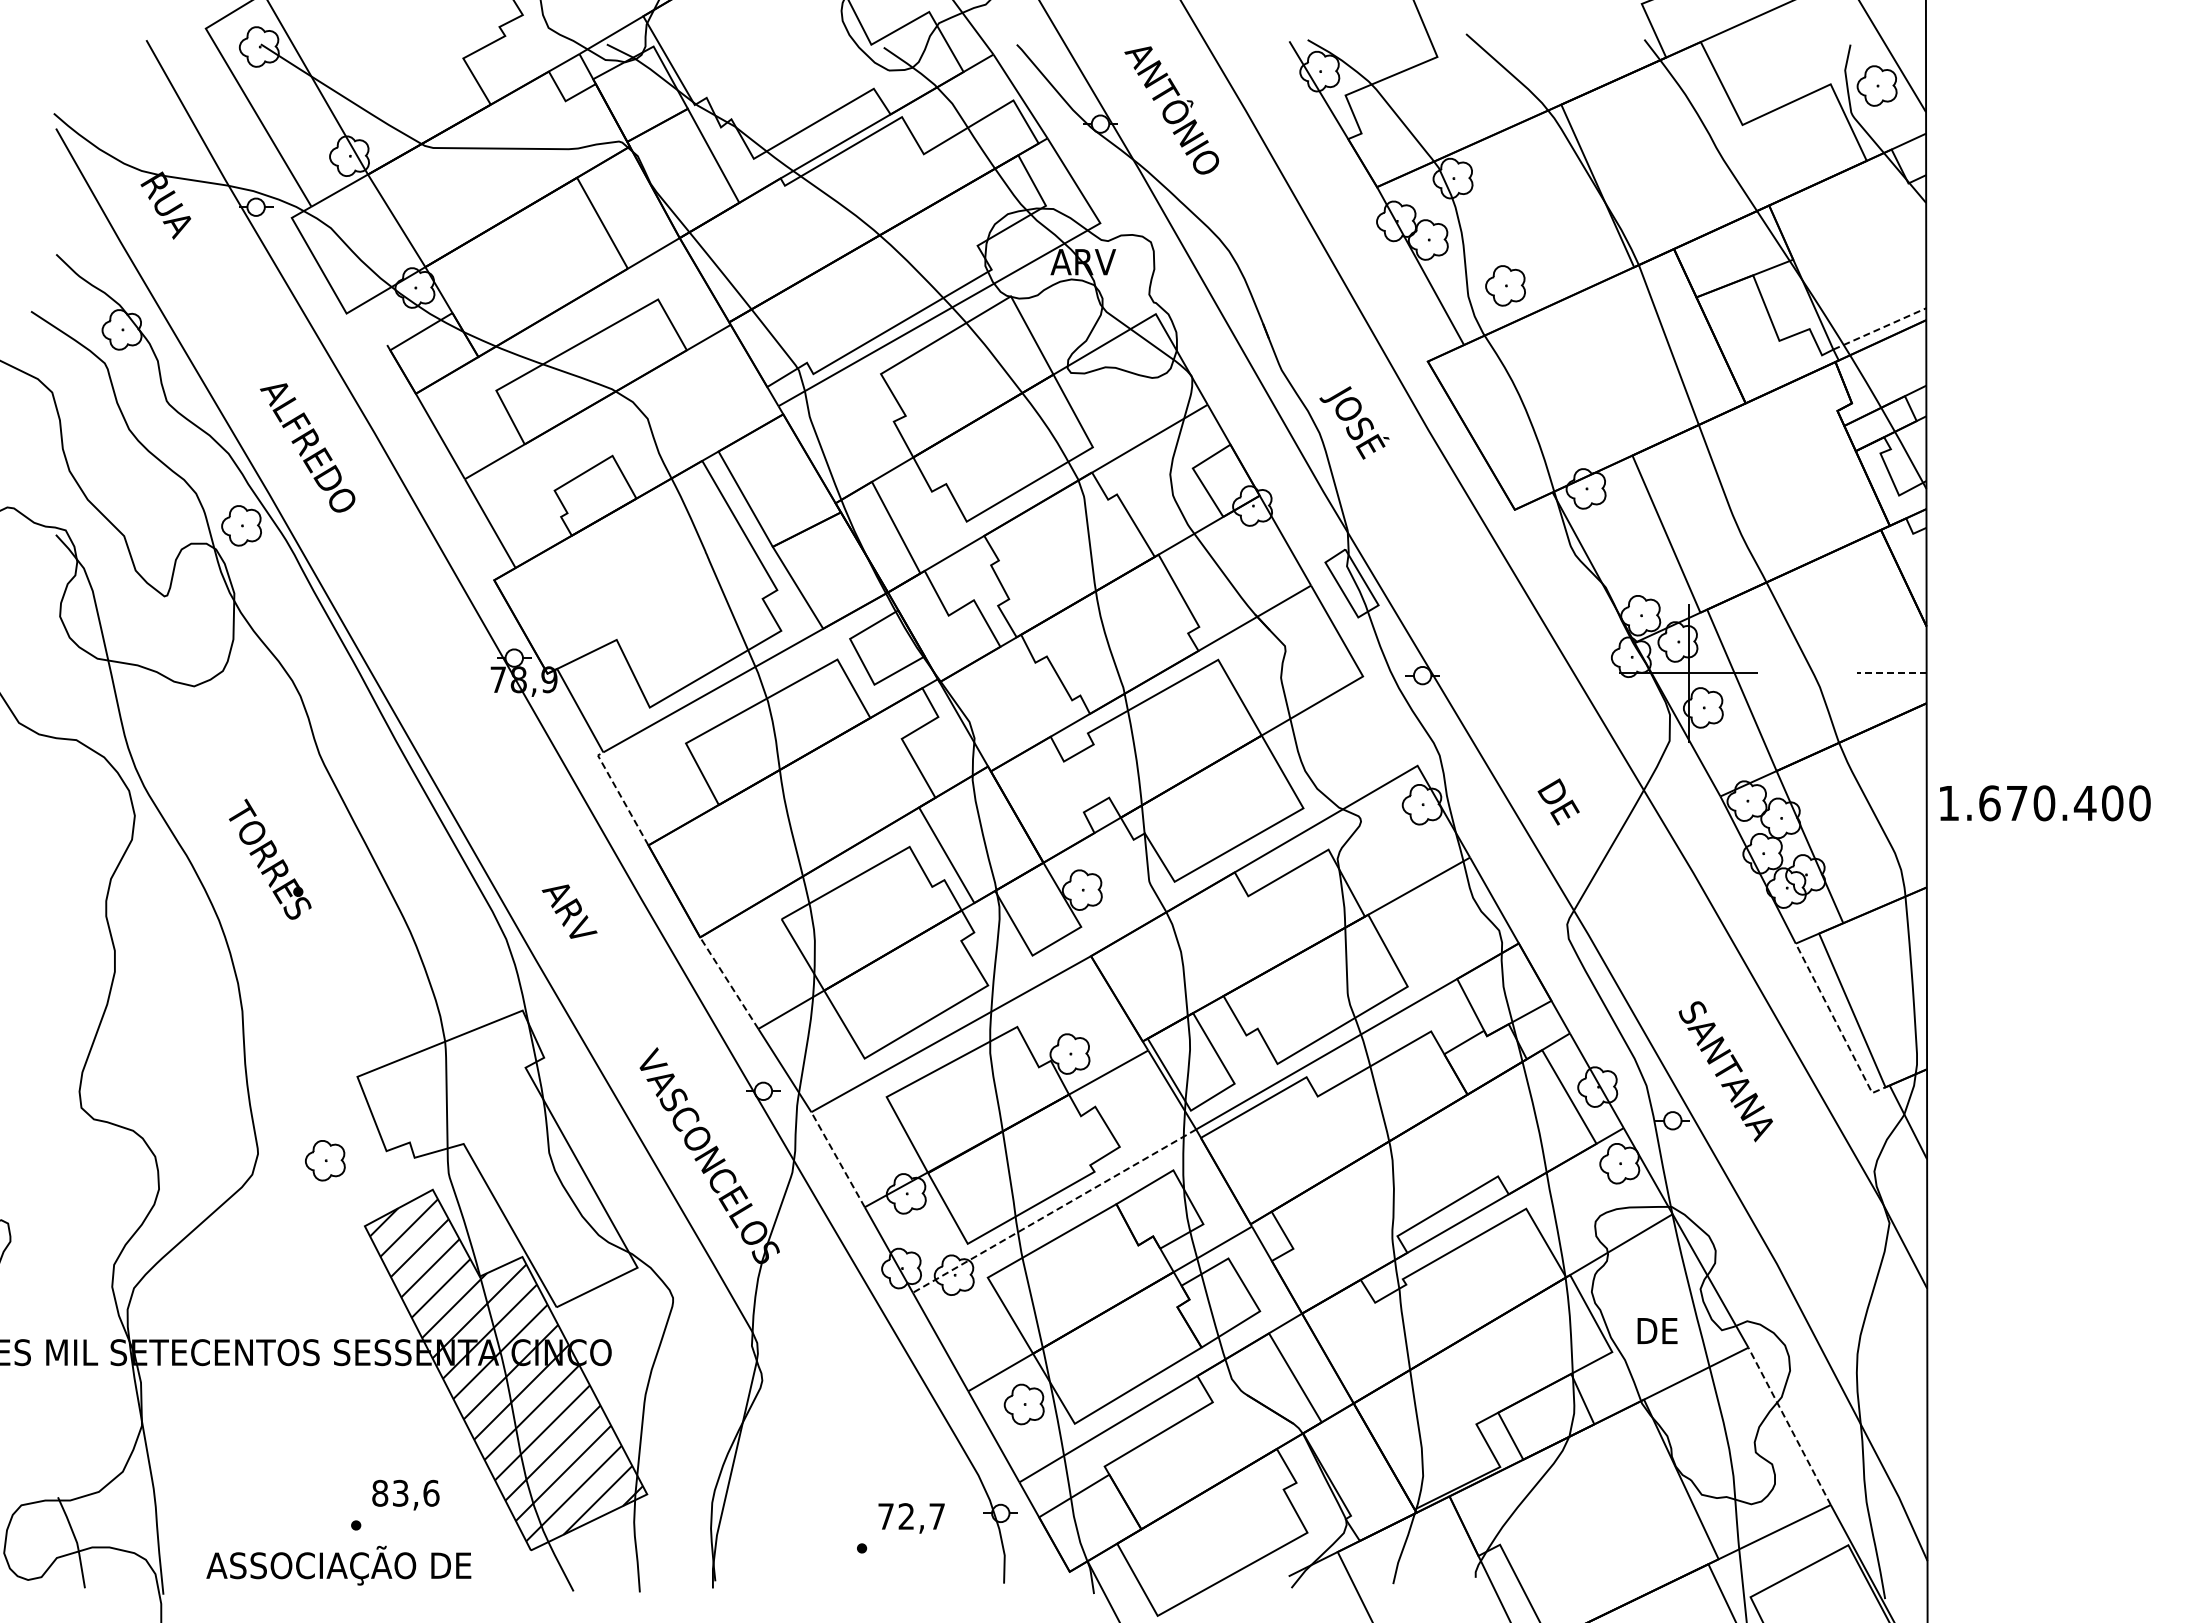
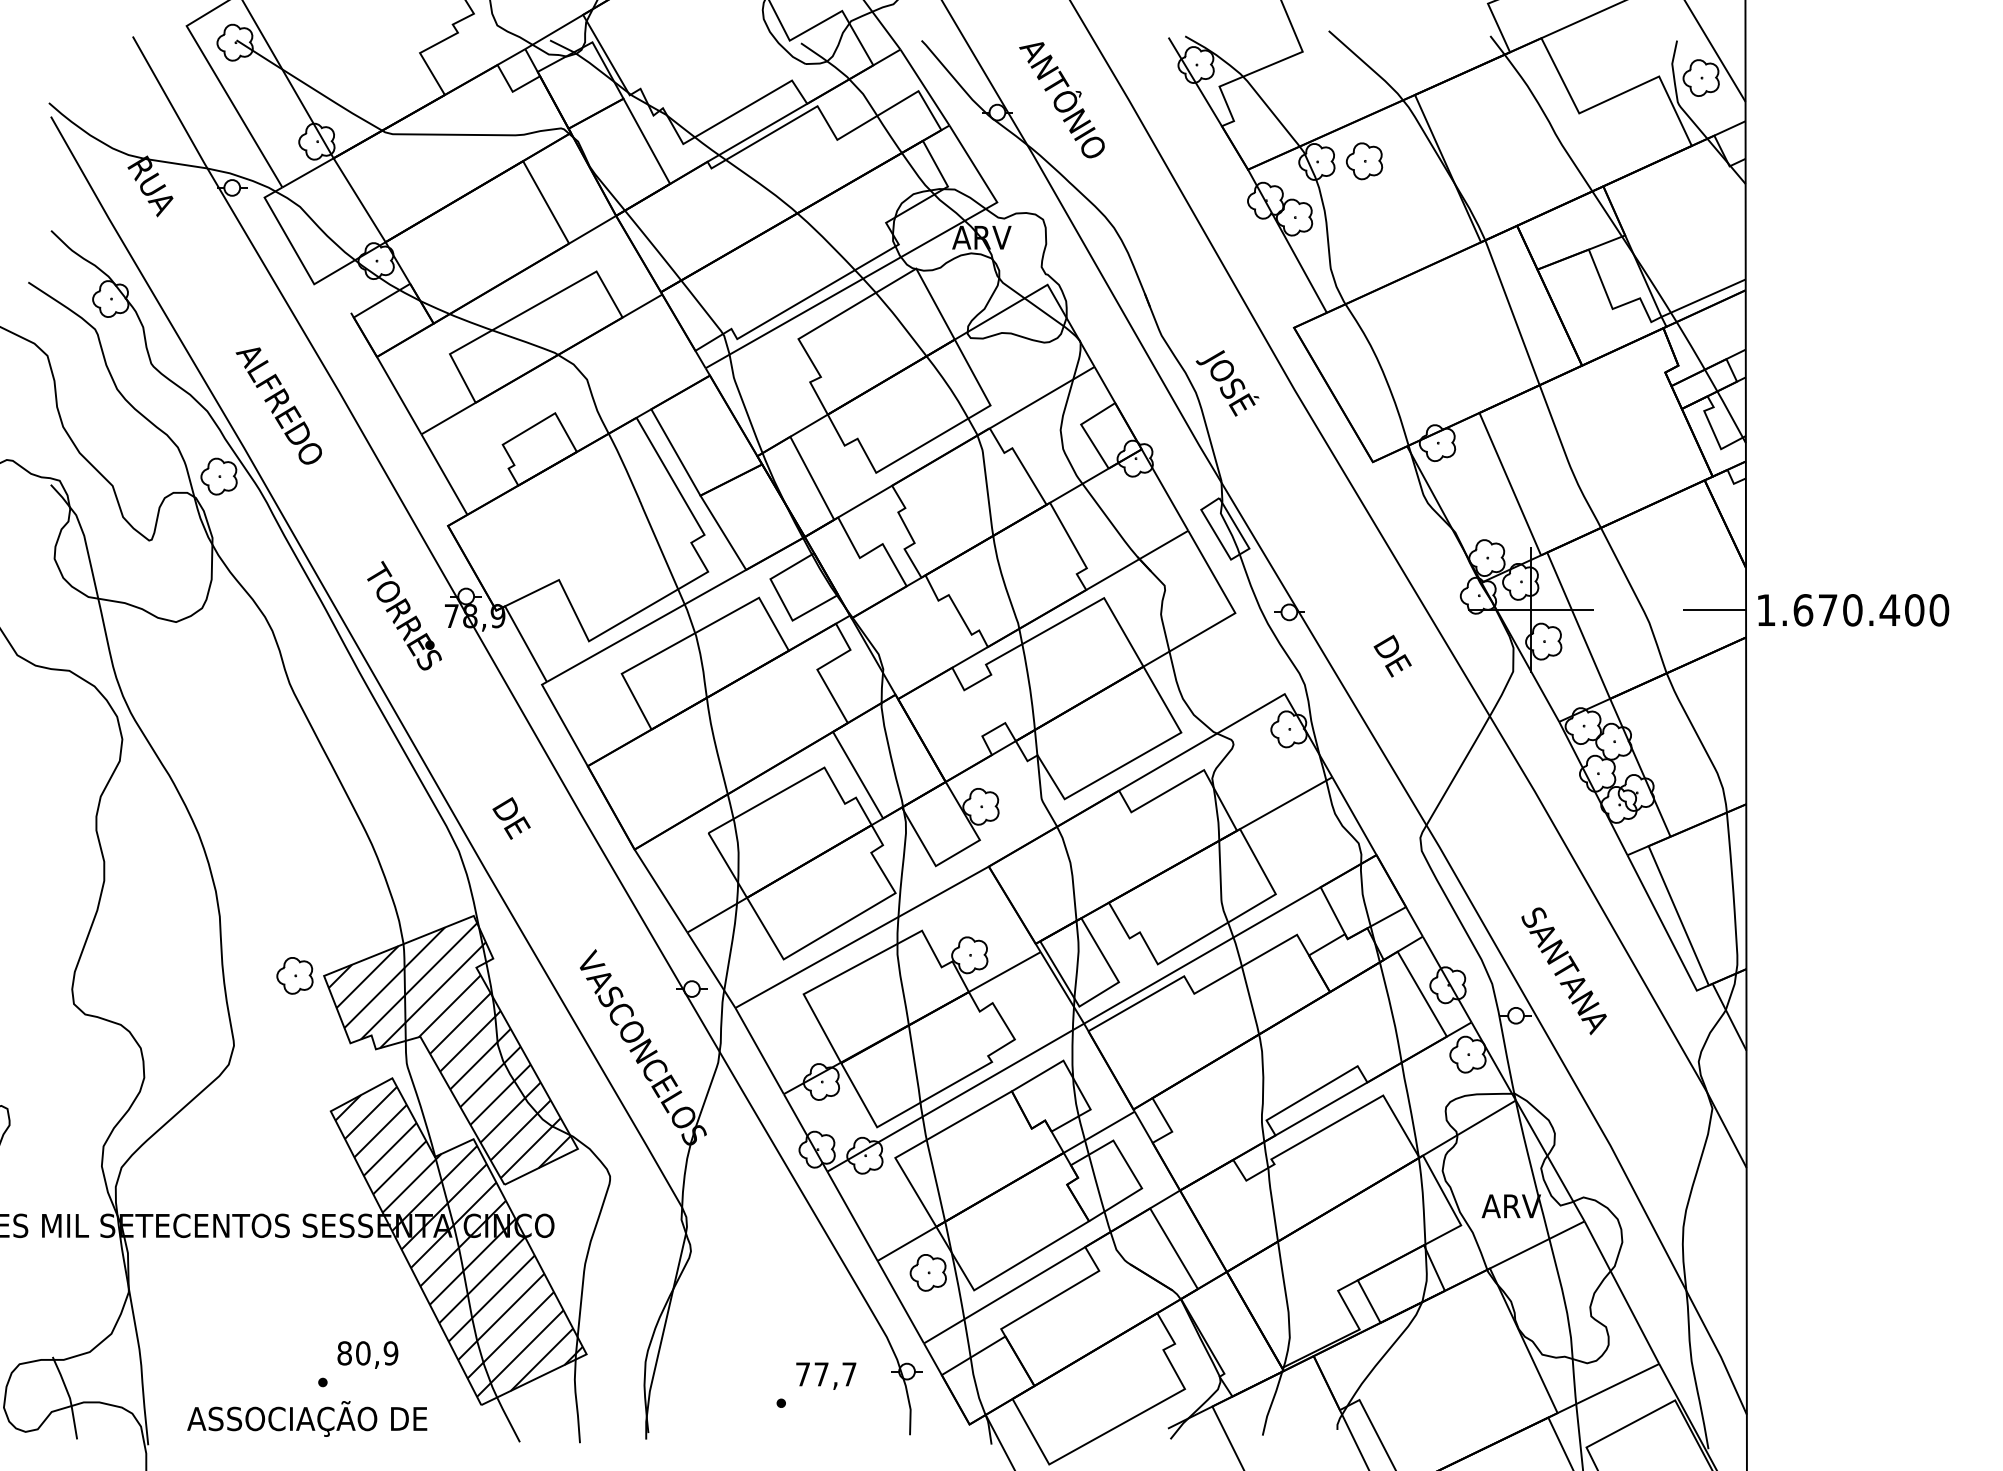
part: (1505, 285) -> (1364, 160), moved
line: (1879, 328) -> (1703, 297), dashed -> solid
line: (1891, 673) -> (1714, 610), dashed -> solid
line: (621, 796) -> (563, 721), dashed -> solid
text: (1558, 801) -> (1392, 655), moved
text: (2045, 803) -> (1853, 610), moved
part: (270, 858) -> (404, 614), moved
text: (569, 908) -> (516, 823), ARV -> DE
line: (729, 982) -> (661, 890), dashed -> solid
line: (1838, 1027) -> (1666, 931), dashed -> solid
hatch: (495, 1158) -> (449, 1049), added
line: (838, 1159) -> (759, 1050), dashed -> solid
part: (325, 1160) -> (295, 975), moved
line: (1054, 1211) -> (955, 1097), dashed -> solid
text: (1667, 1331) -> (1511, 1206), DE -> ARV
line: (1789, 1426) -> (1621, 1292), dashed -> solid
text: (415, 1492) -> (376, 1352), 83,6 -> 80,9
text: (906, 1516) -> (821, 1374), 72,7 -> 77,7

